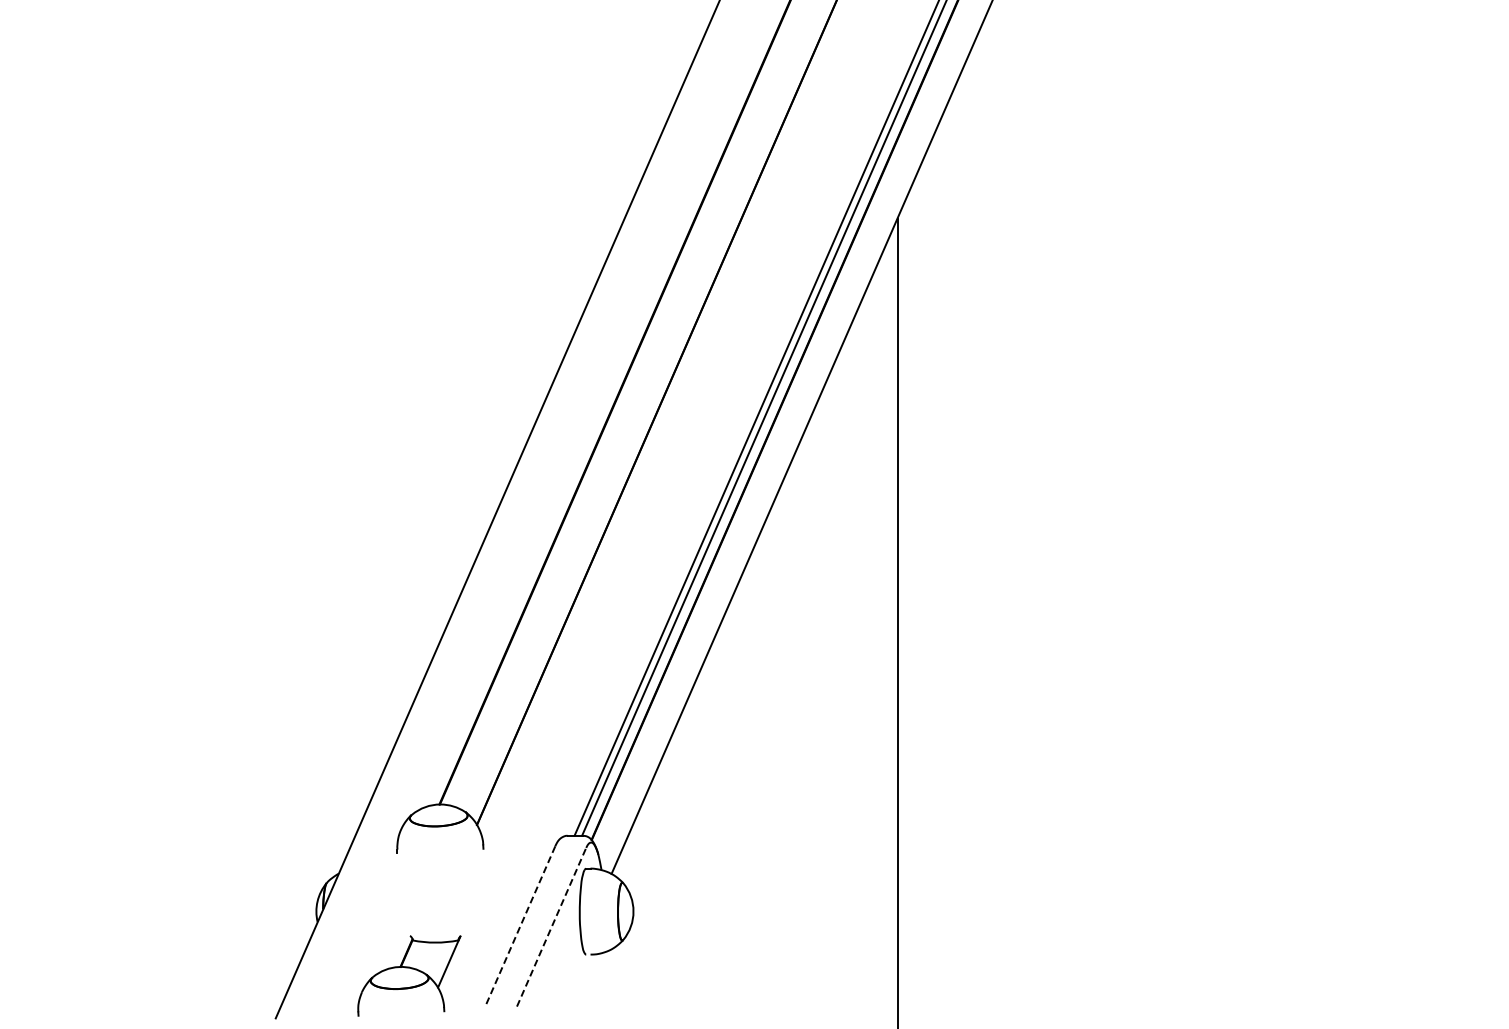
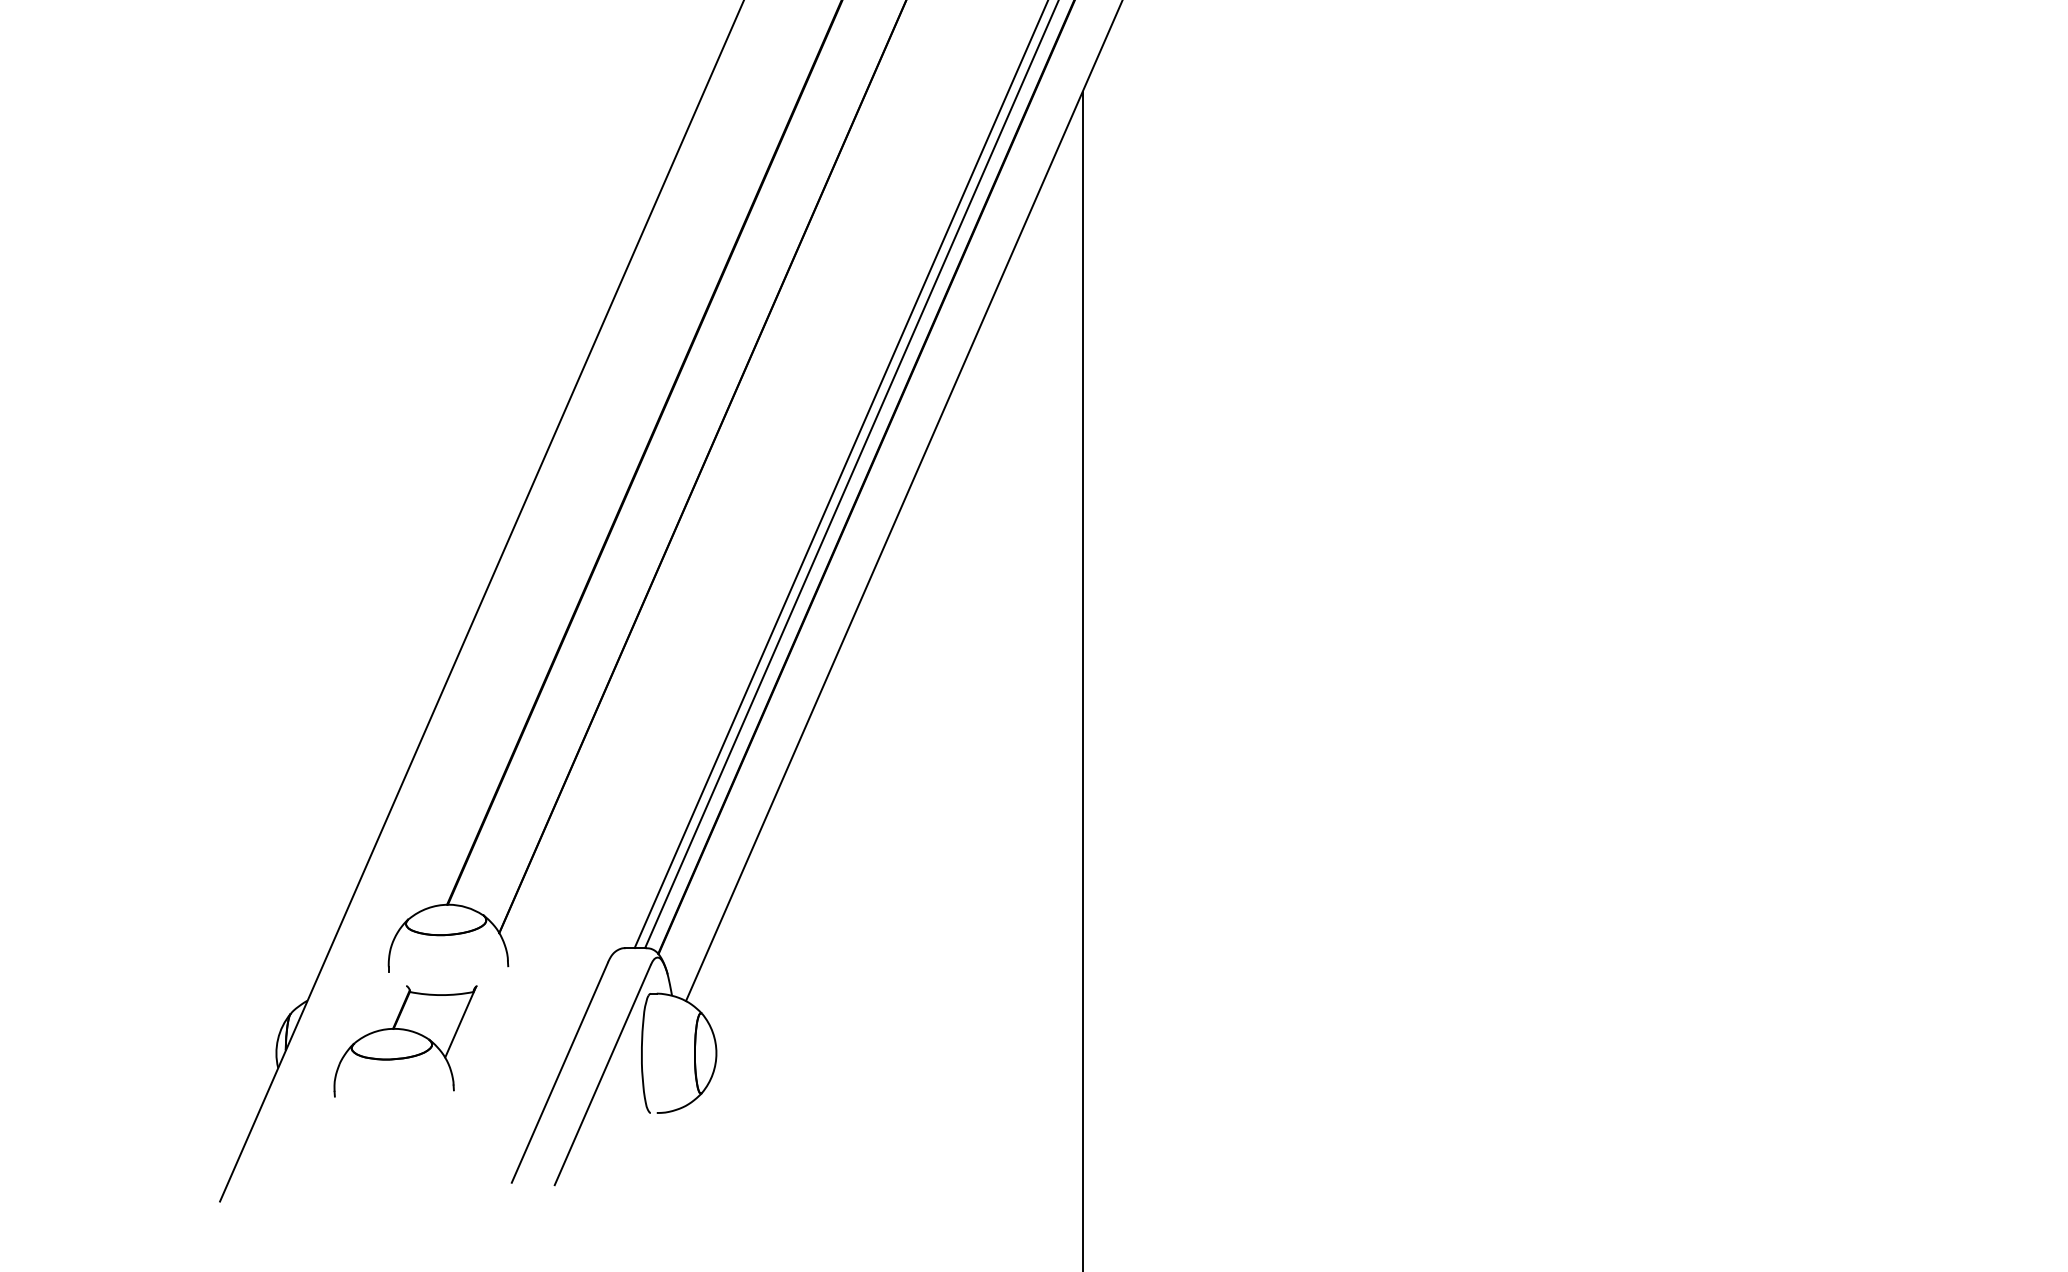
line: (520, 926) -> (559, 1074), dashed -> solid
line: (551, 927) -> (602, 1075), dashed -> solid
part: (409, 975) -> (405, 1040), moved

